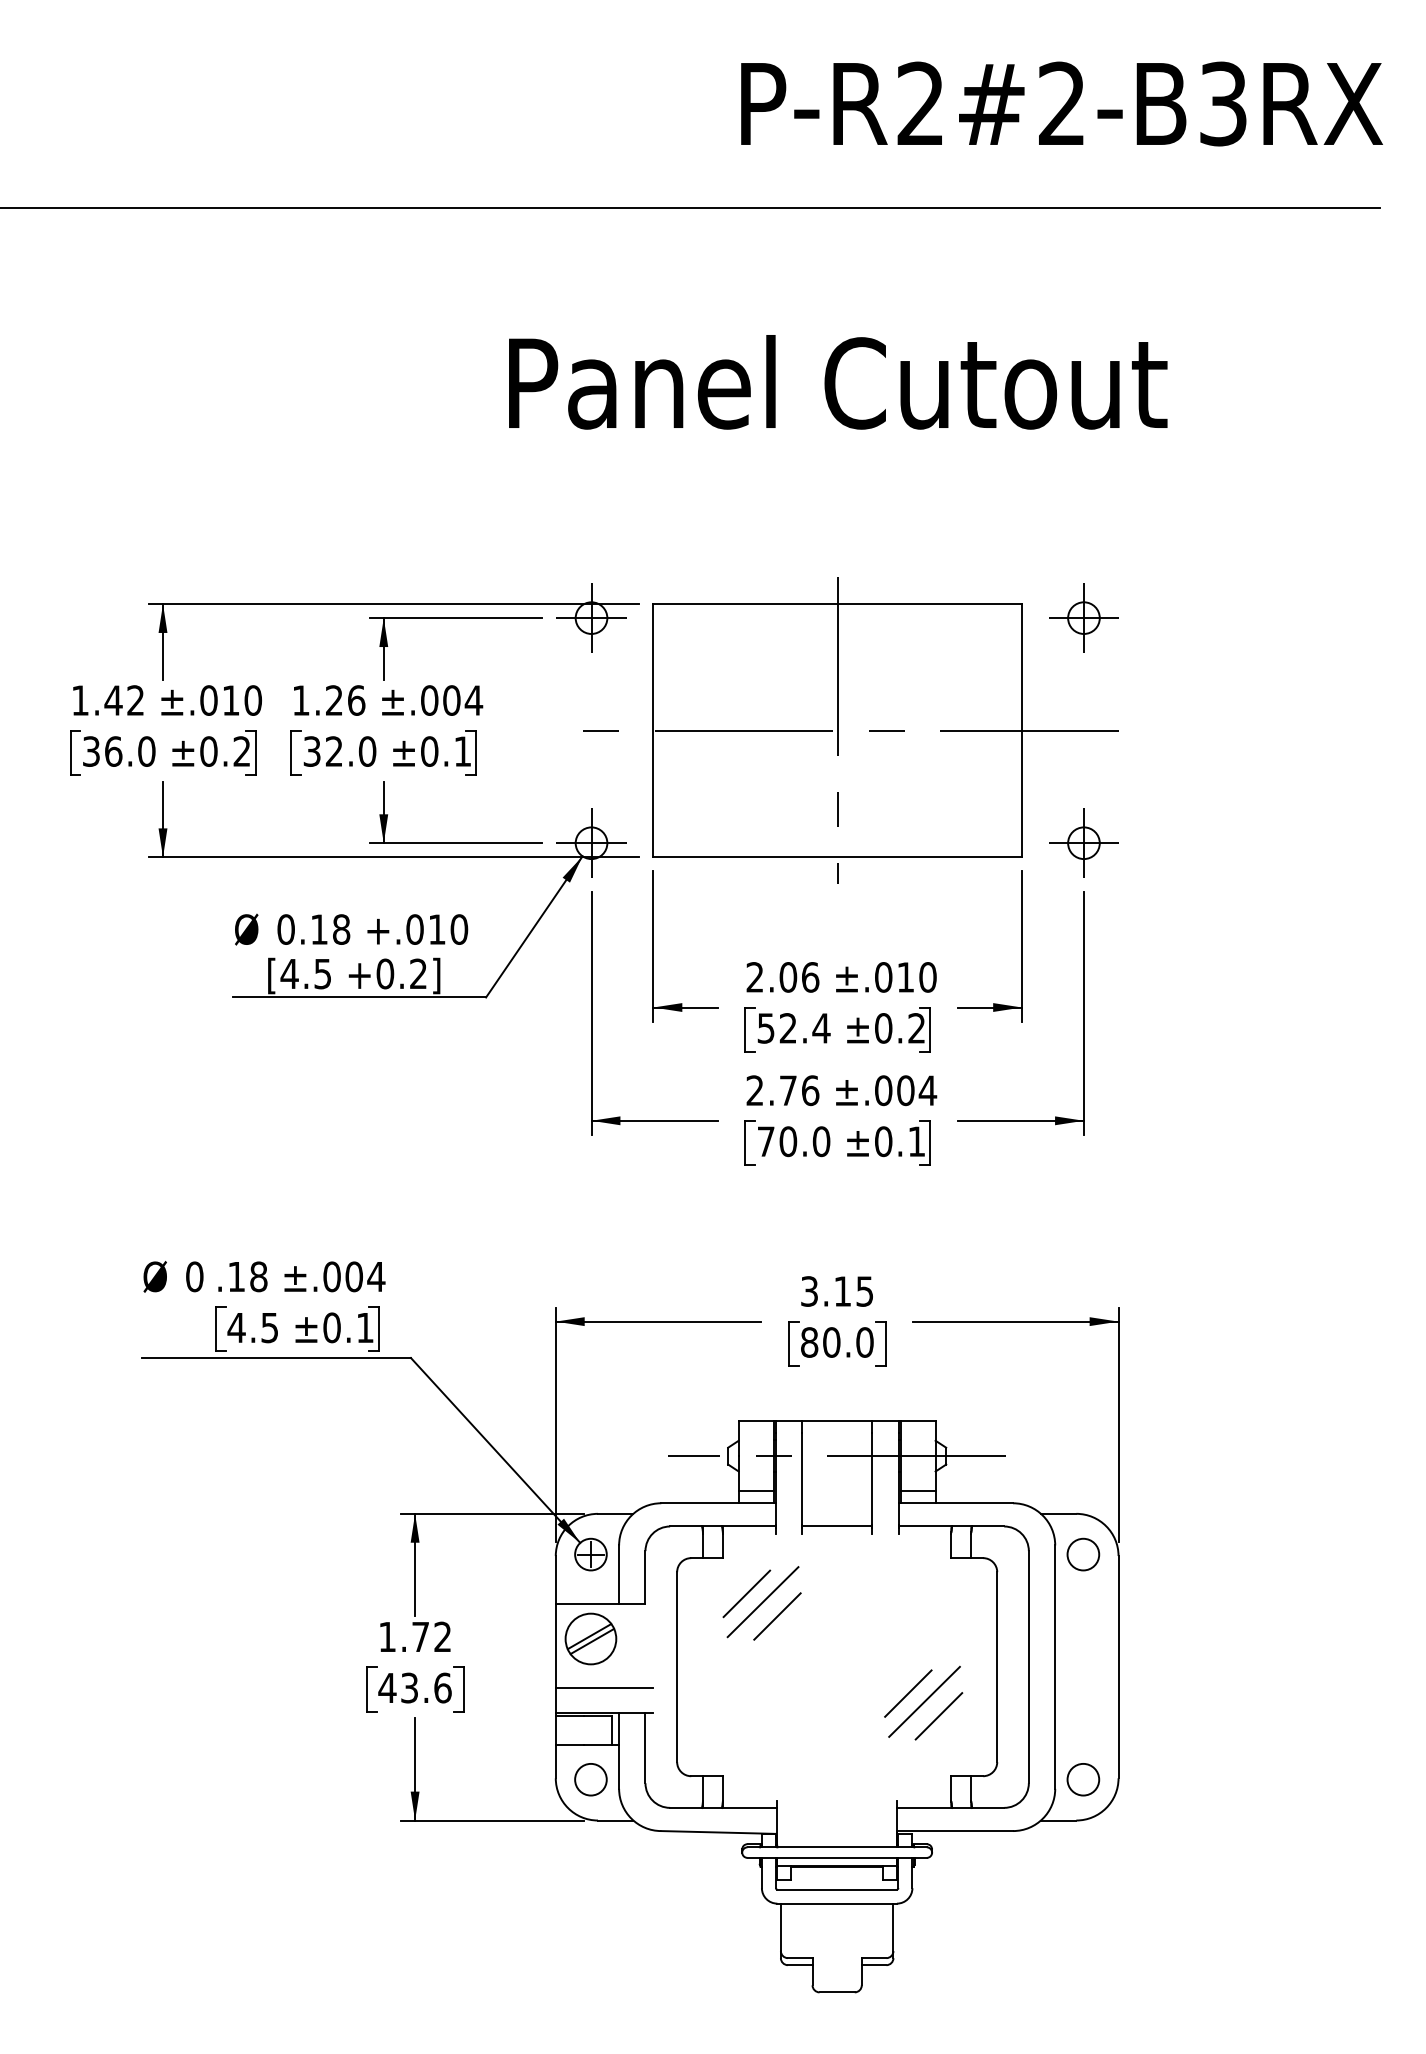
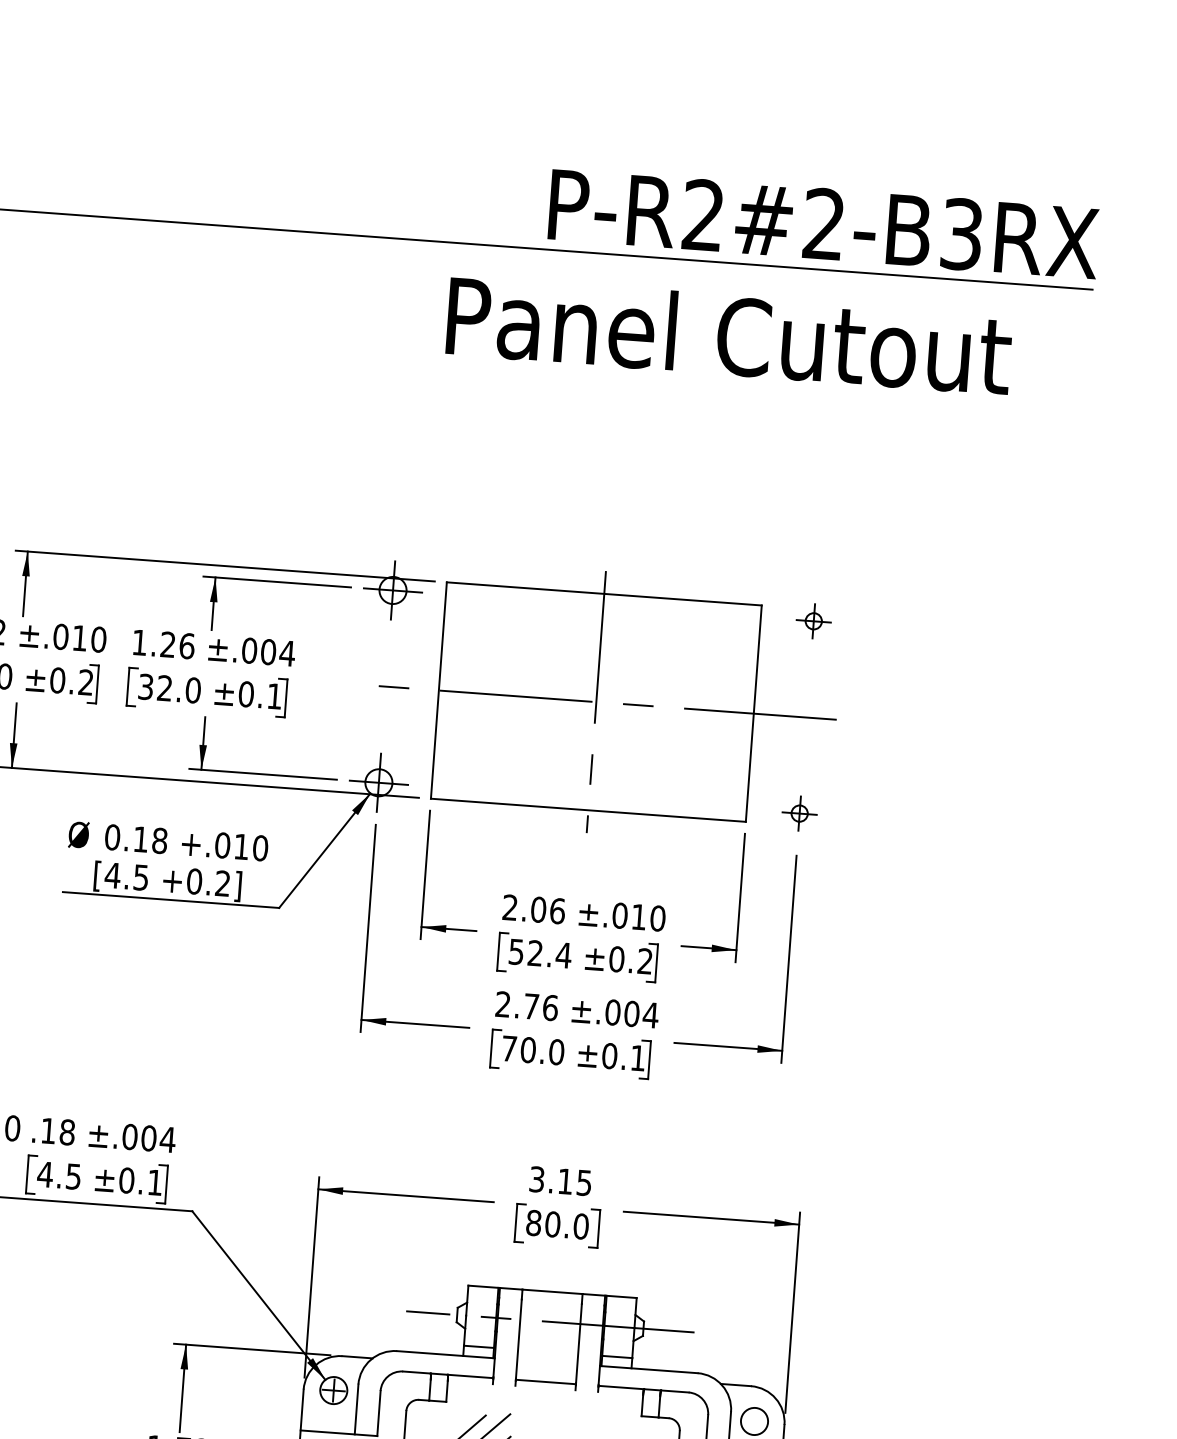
text: (1061, 103) -> (823, 223), moved
text: (838, 382) -> (729, 335), moved
part: (1083, 617) -> (813, 620), size x0.6
part: (1083, 842) -> (799, 813), size x0.6

